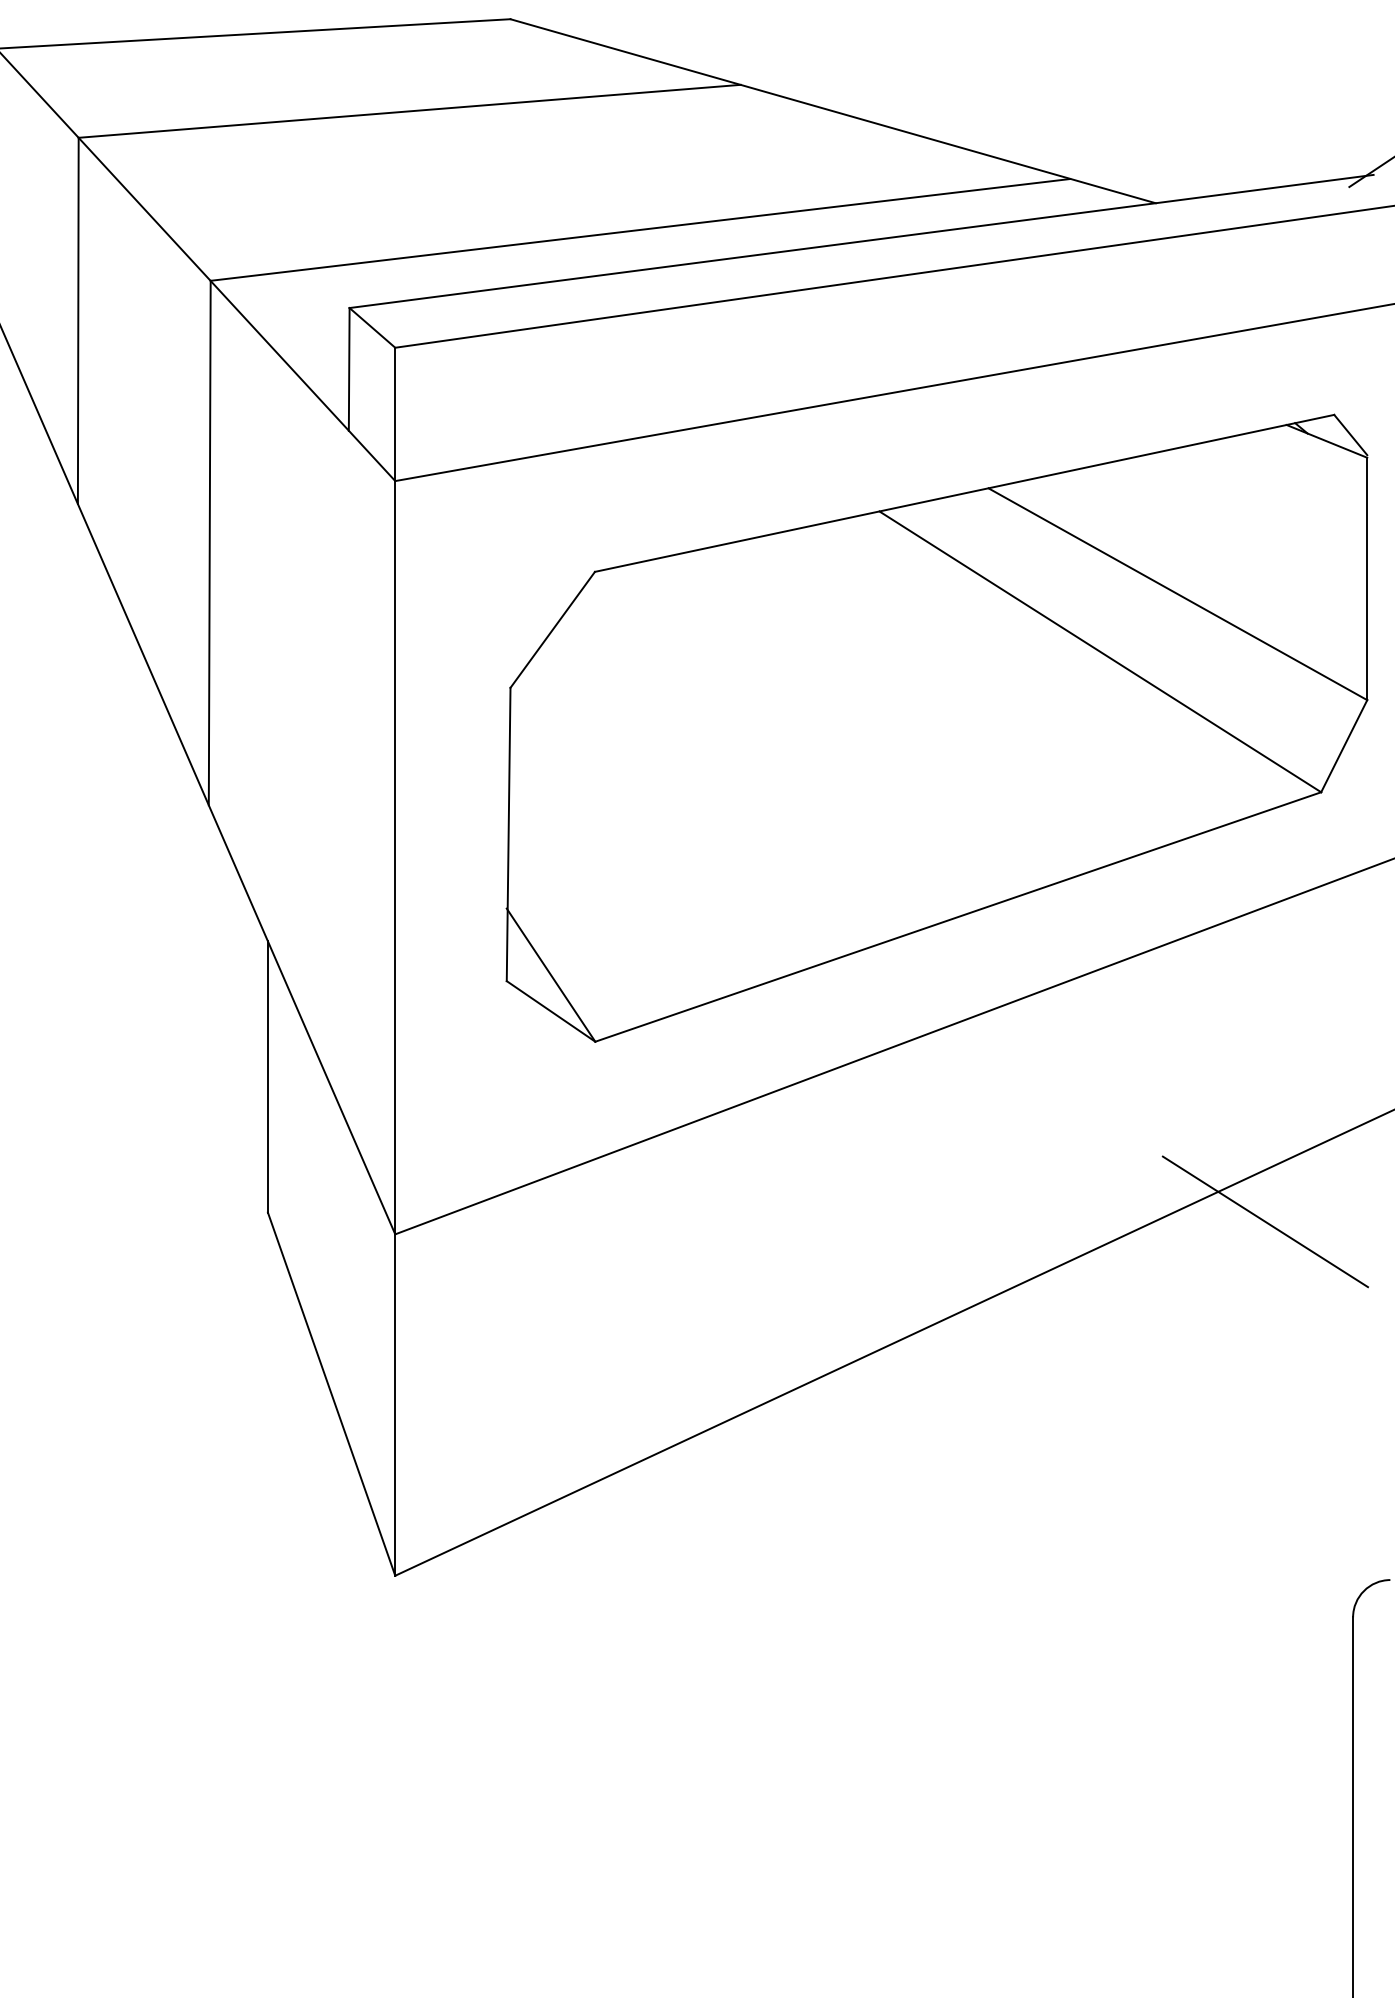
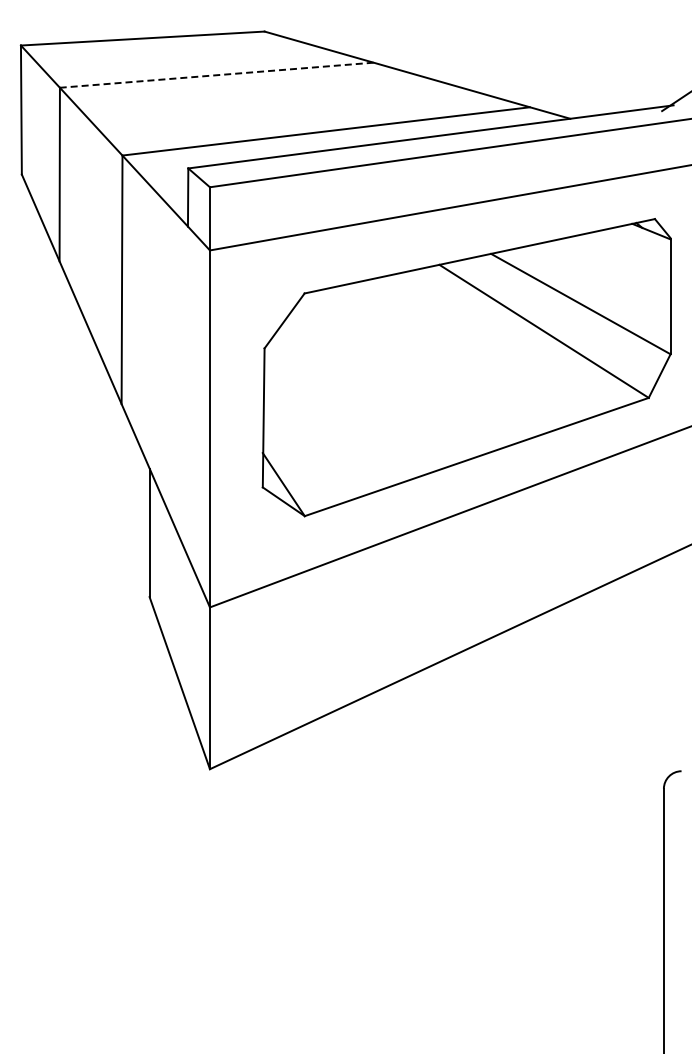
line: (409, 111) -> (216, 75), solid -> dashed
line: (1263, 1221) -> (621, 601), removed

